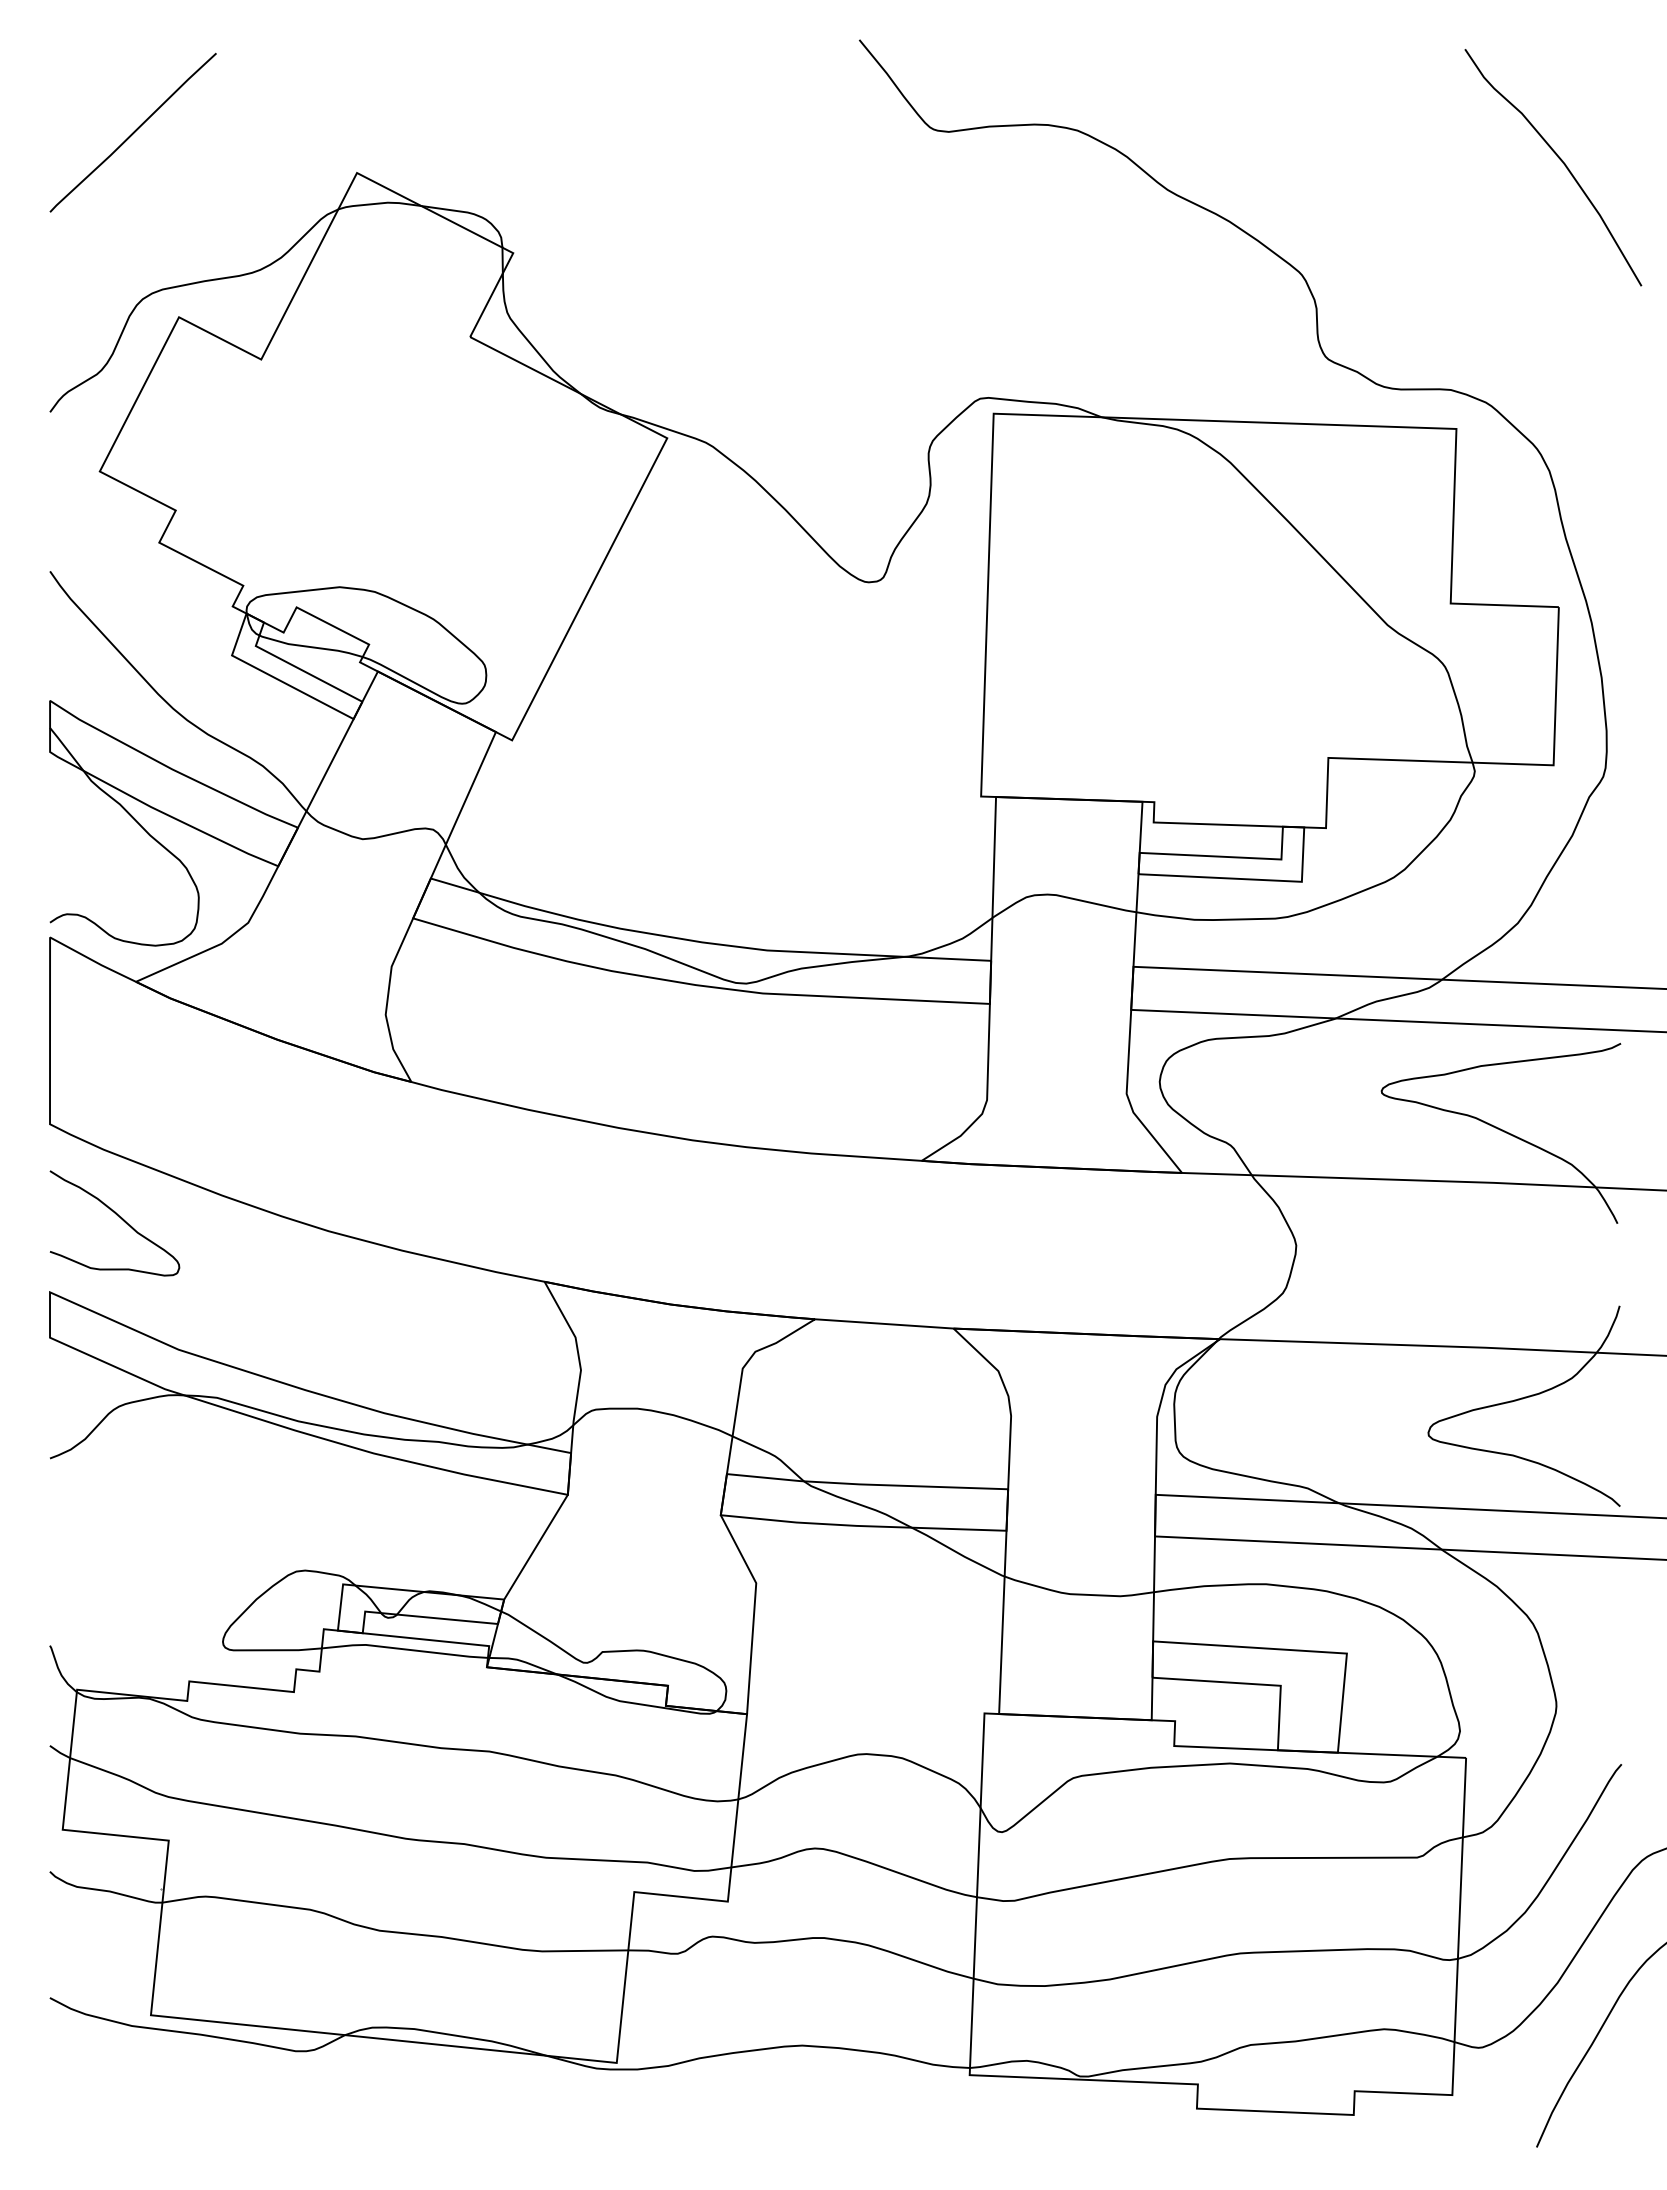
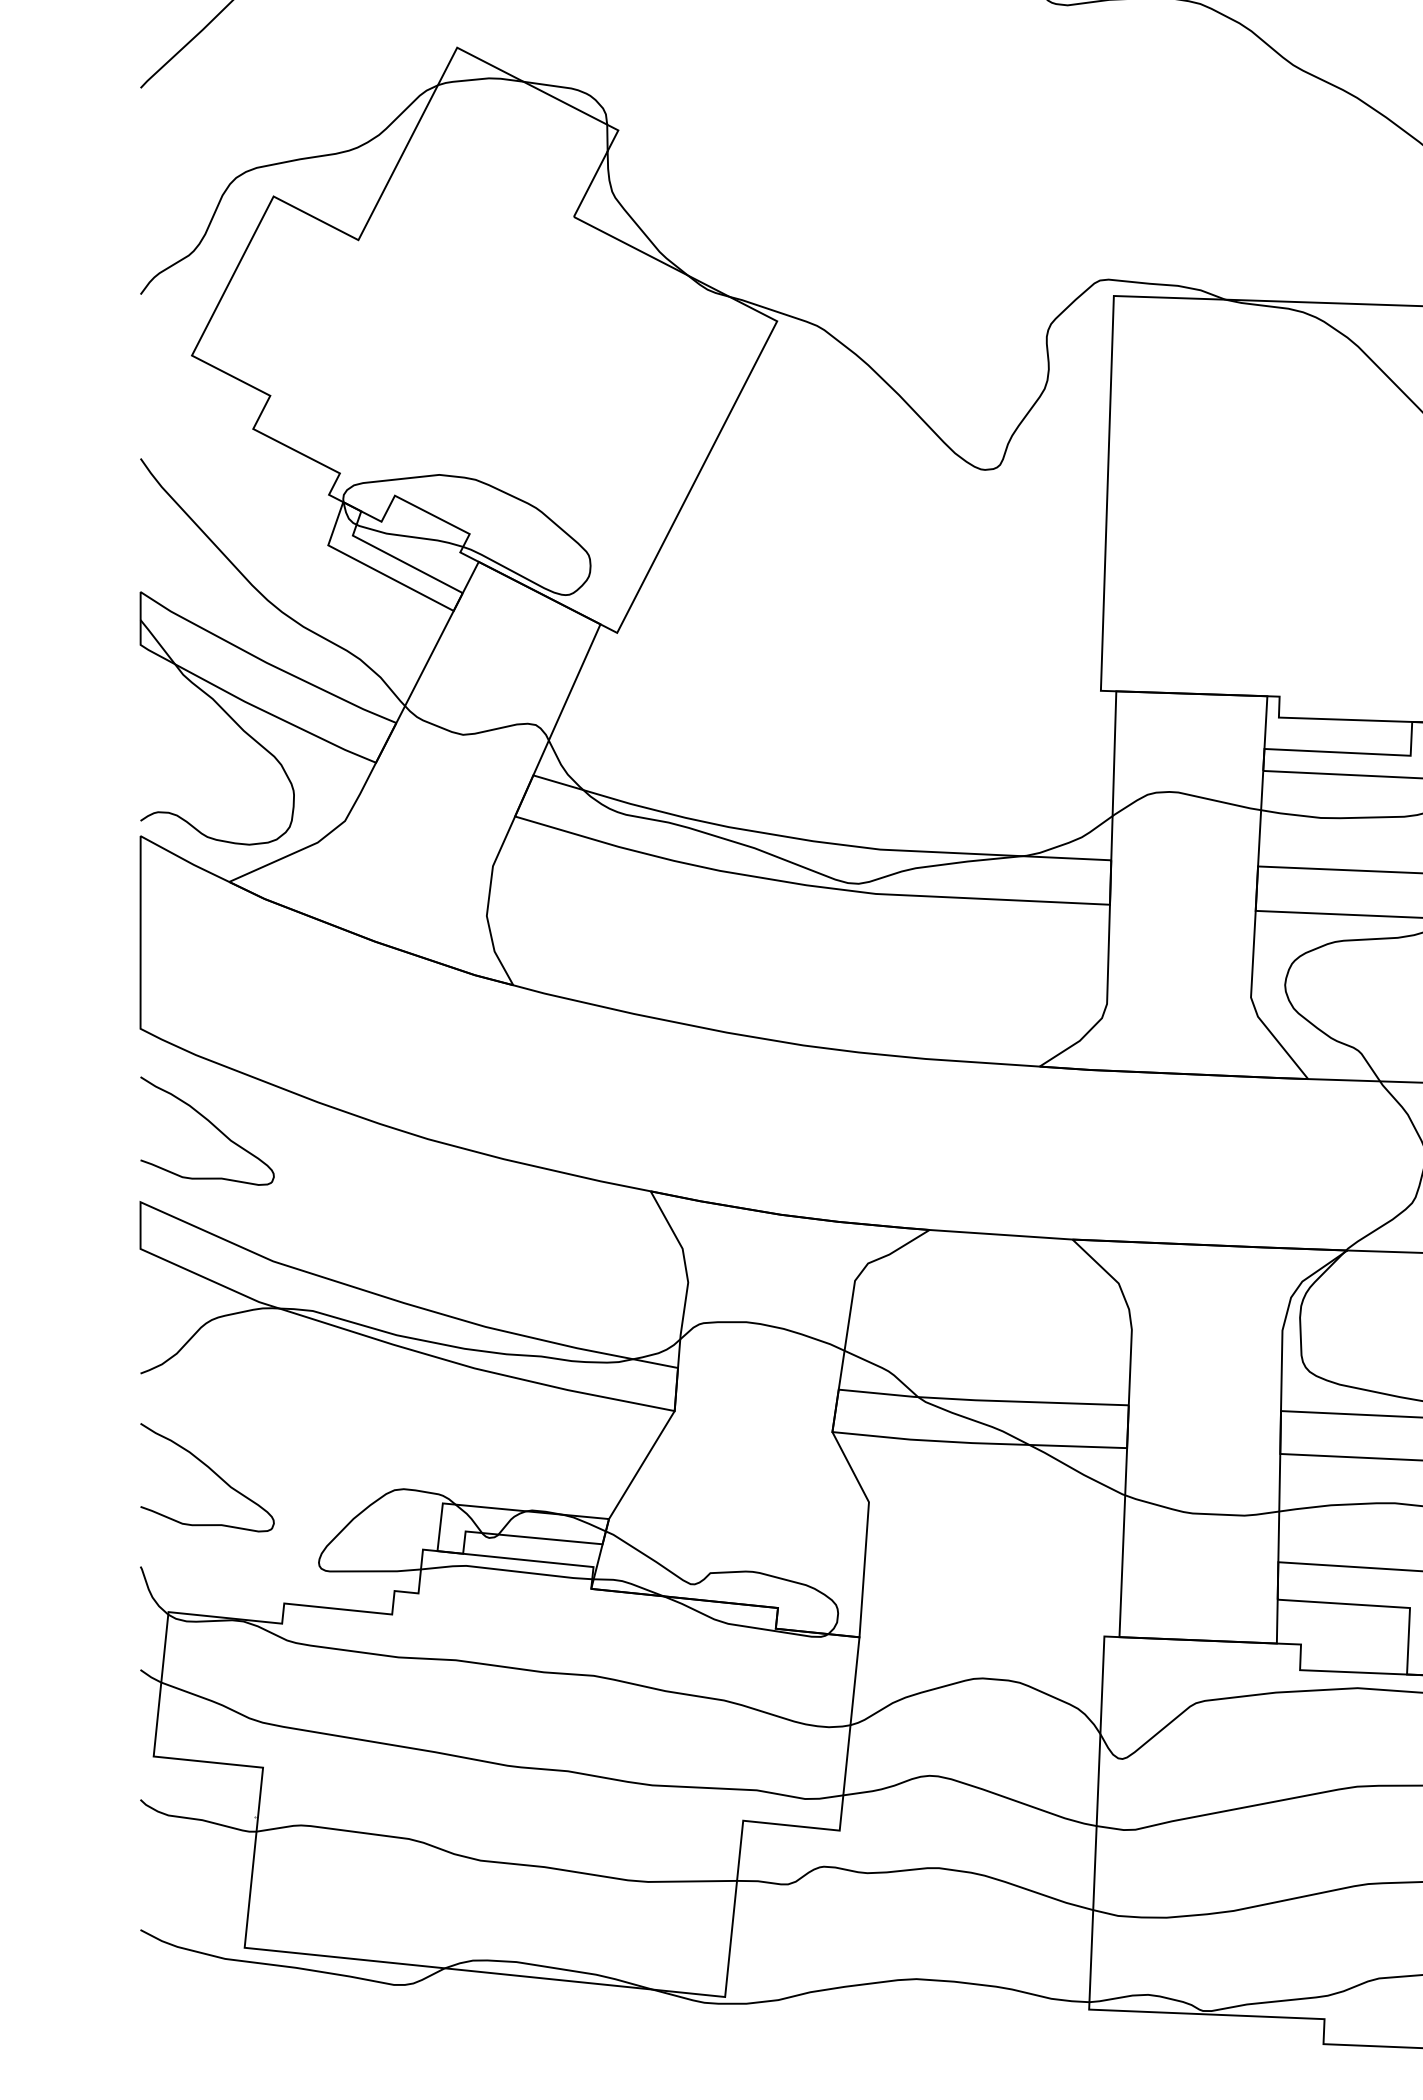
curve: (119, 1553) -> (212, 1471), added

